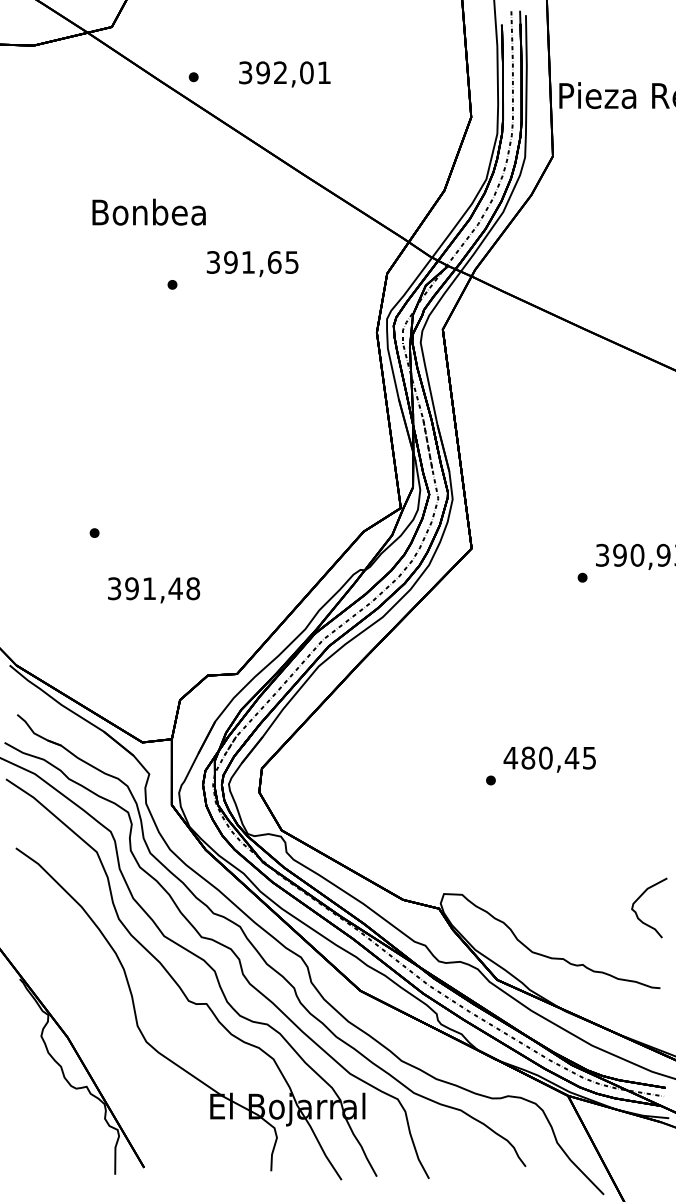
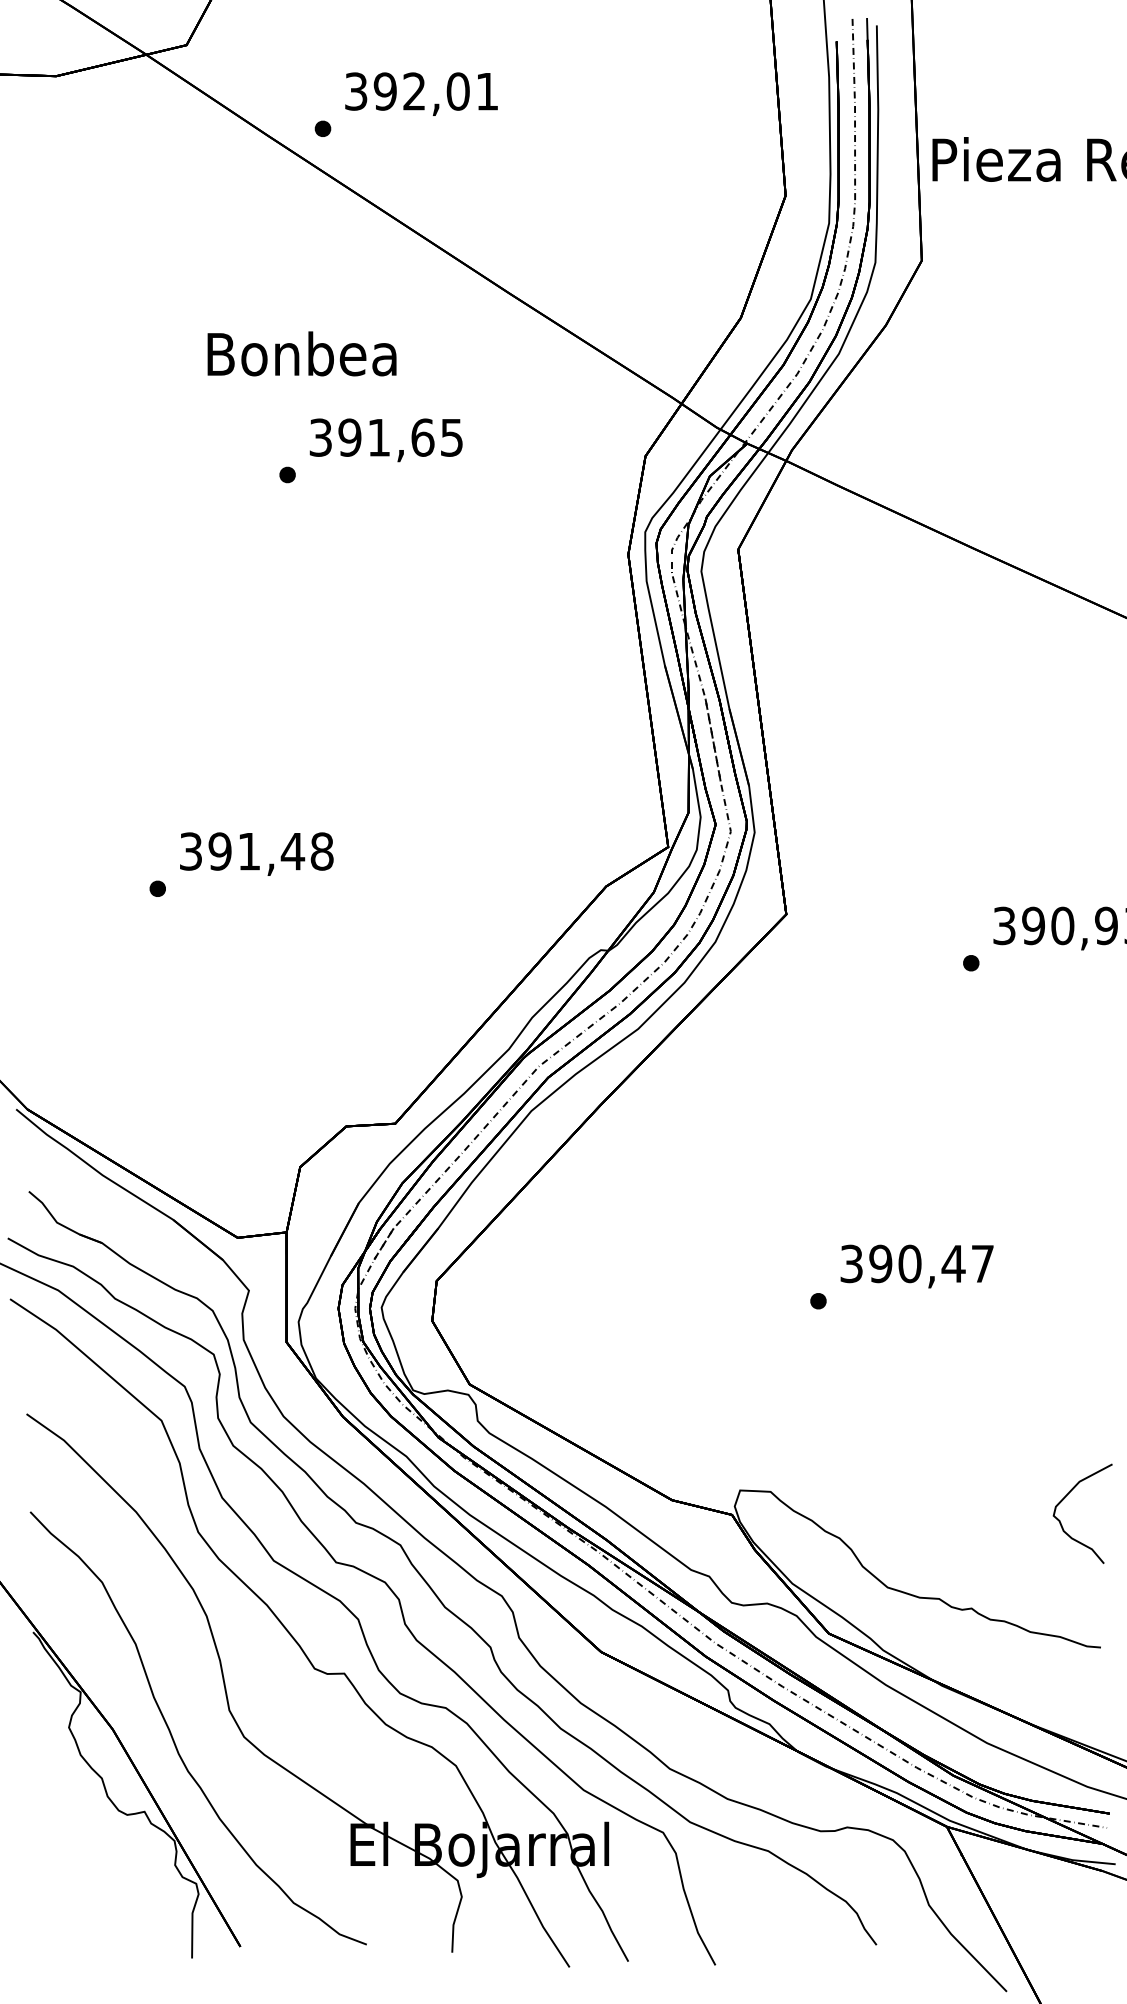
text: (284, 74) -> (420, 94), moved
text: (148, 211) -> (300, 352), moved
text: (252, 264) -> (385, 441), moved
text: (154, 590) -> (257, 854), moved
text: (549, 757) -> (916, 1262), 480,45 -> 390,47
curve: (104, 1042) -> (174, 1737), added

